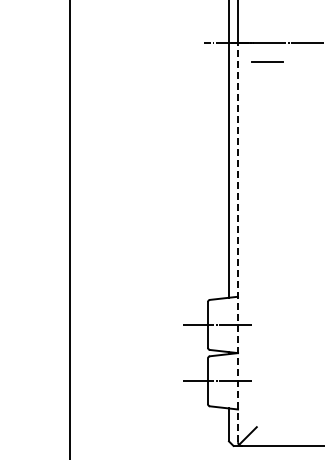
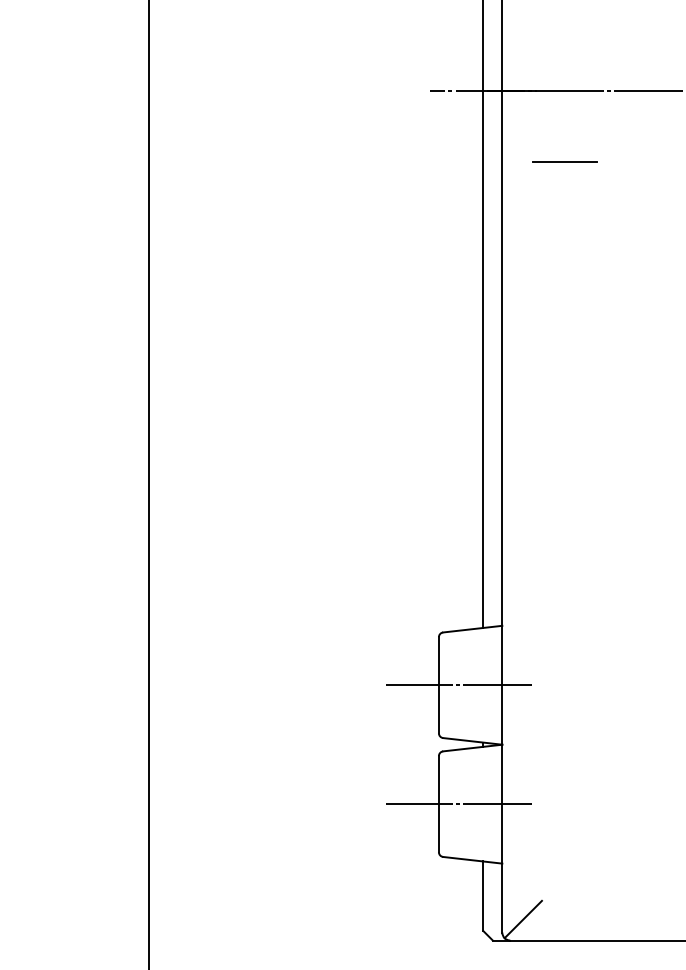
line: (267, 61) -> (564, 161), moved
line: (238, 242) -> (503, 511), dashed -> solid

